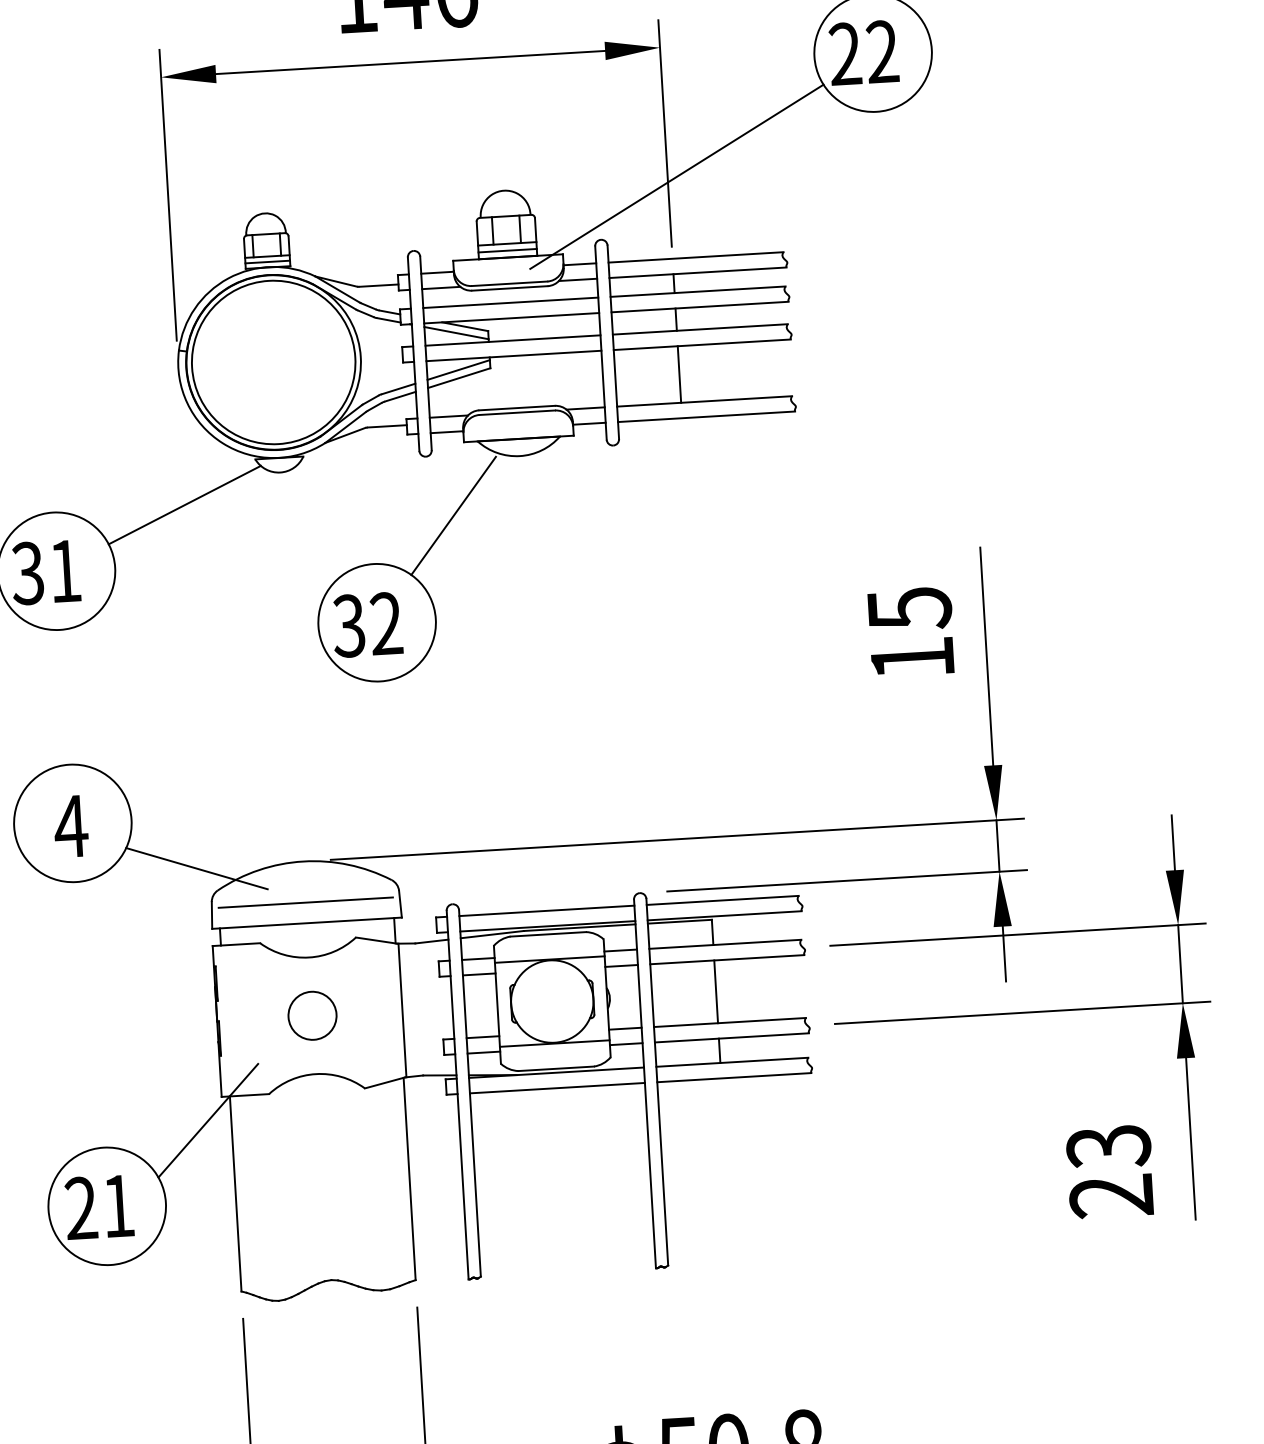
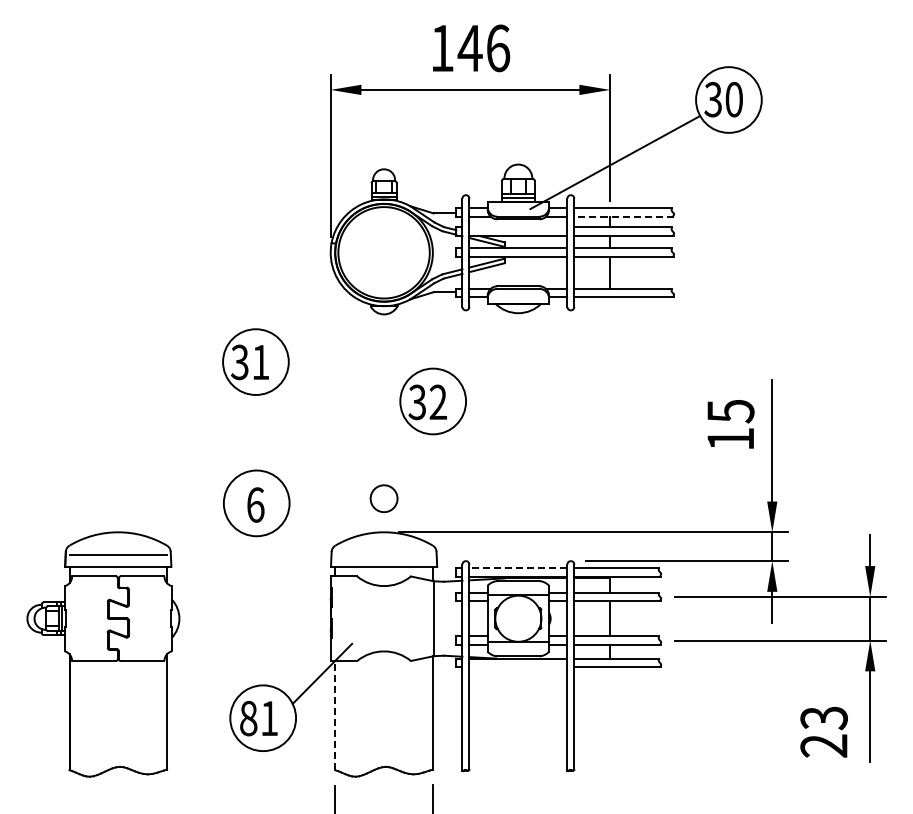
text: (863, 52) -> (723, 99), 22 -> 30
line: (697, 272) -> (623, 216), solid -> dashed
line: (510, 303) -> (518, 227), removed
line: (184, 505) -> (329, 329), removed
line: (453, 514) -> (479, 343), removed
text: (70, 825) -> (255, 504), 4 -> 6
line: (196, 868) -> (324, 532), removed
line: (304, 902) -> (383, 555), removed
line: (545, 910) -> (517, 567), solid -> dashed
circle: (311, 1015) -> (383, 498), moved
line: (557, 1088) -> (518, 667), removed
line: (236, 1193) -> (335, 715), solid -> dashed
text: (81, 1208) -> (248, 718), 21 -> 81

